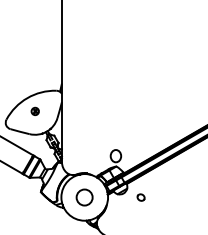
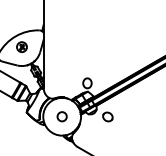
part: (35, 111) -> (22, 47), size x1.67
circle: (84, 196) -> (61, 116), size x0.71
part: (140, 197) -> (107, 116), size x1.67

